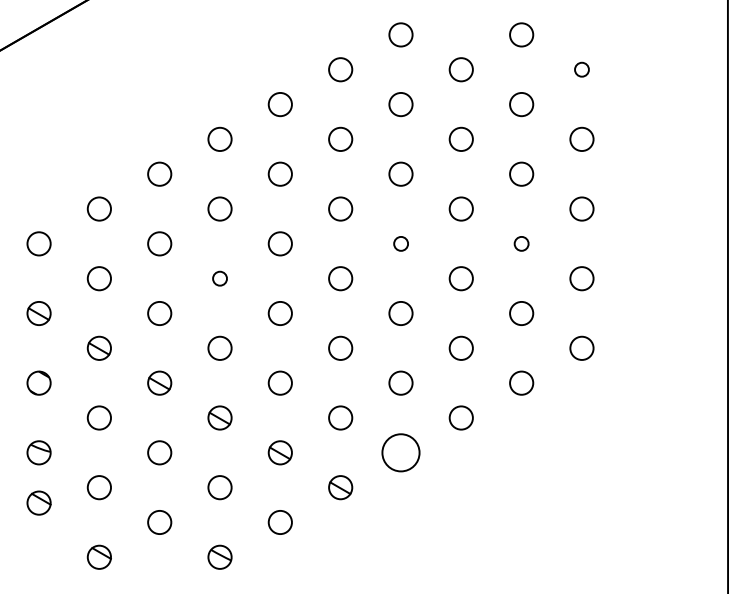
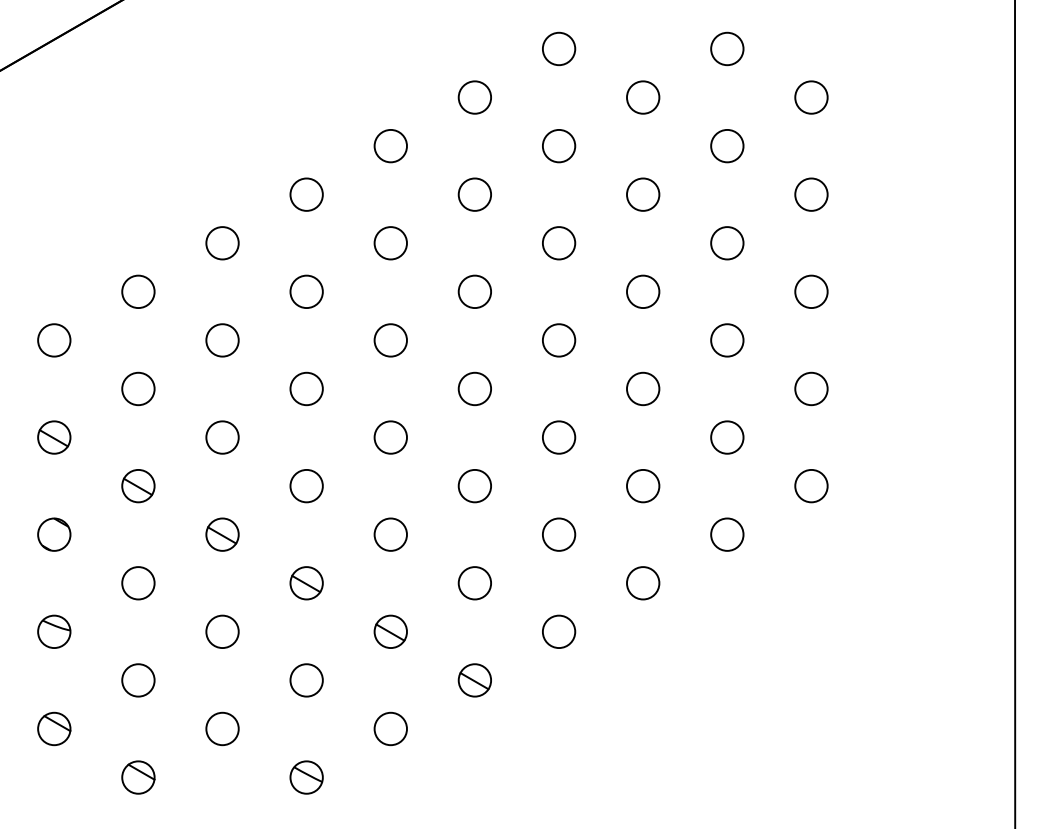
circle: (581, 69) -> (811, 97), size x1.67
circle: (401, 243) -> (559, 340), size x1.67
circle: (521, 243) -> (727, 340), size x1.67
circle: (219, 278) -> (306, 388), size x1.67
circle: (400, 452) -> (558, 631), size x0.62
part: (39, 502) -> (54, 728), moved

